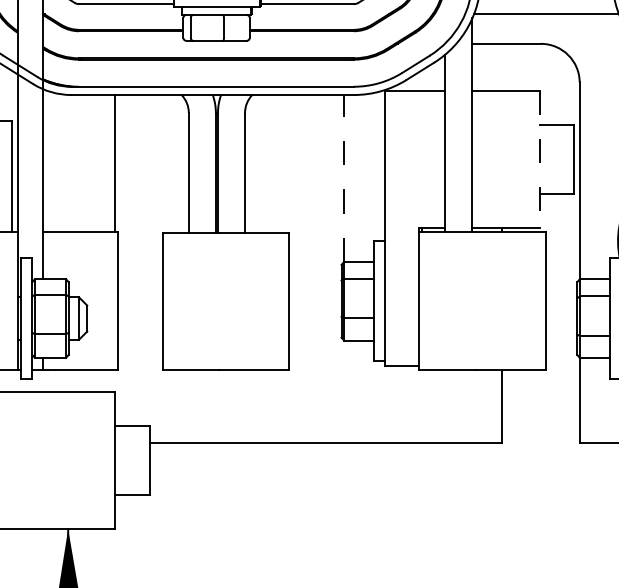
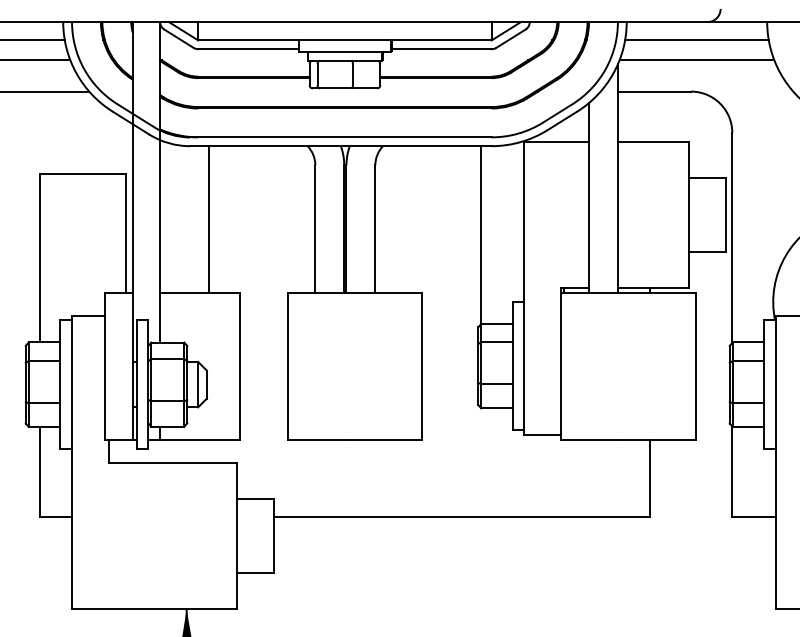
line: (539, 159) -> (689, 215), dashed -> solid
line: (114, 163) -> (208, 219), moved
line: (344, 178) -> (481, 235), dashed -> solid

